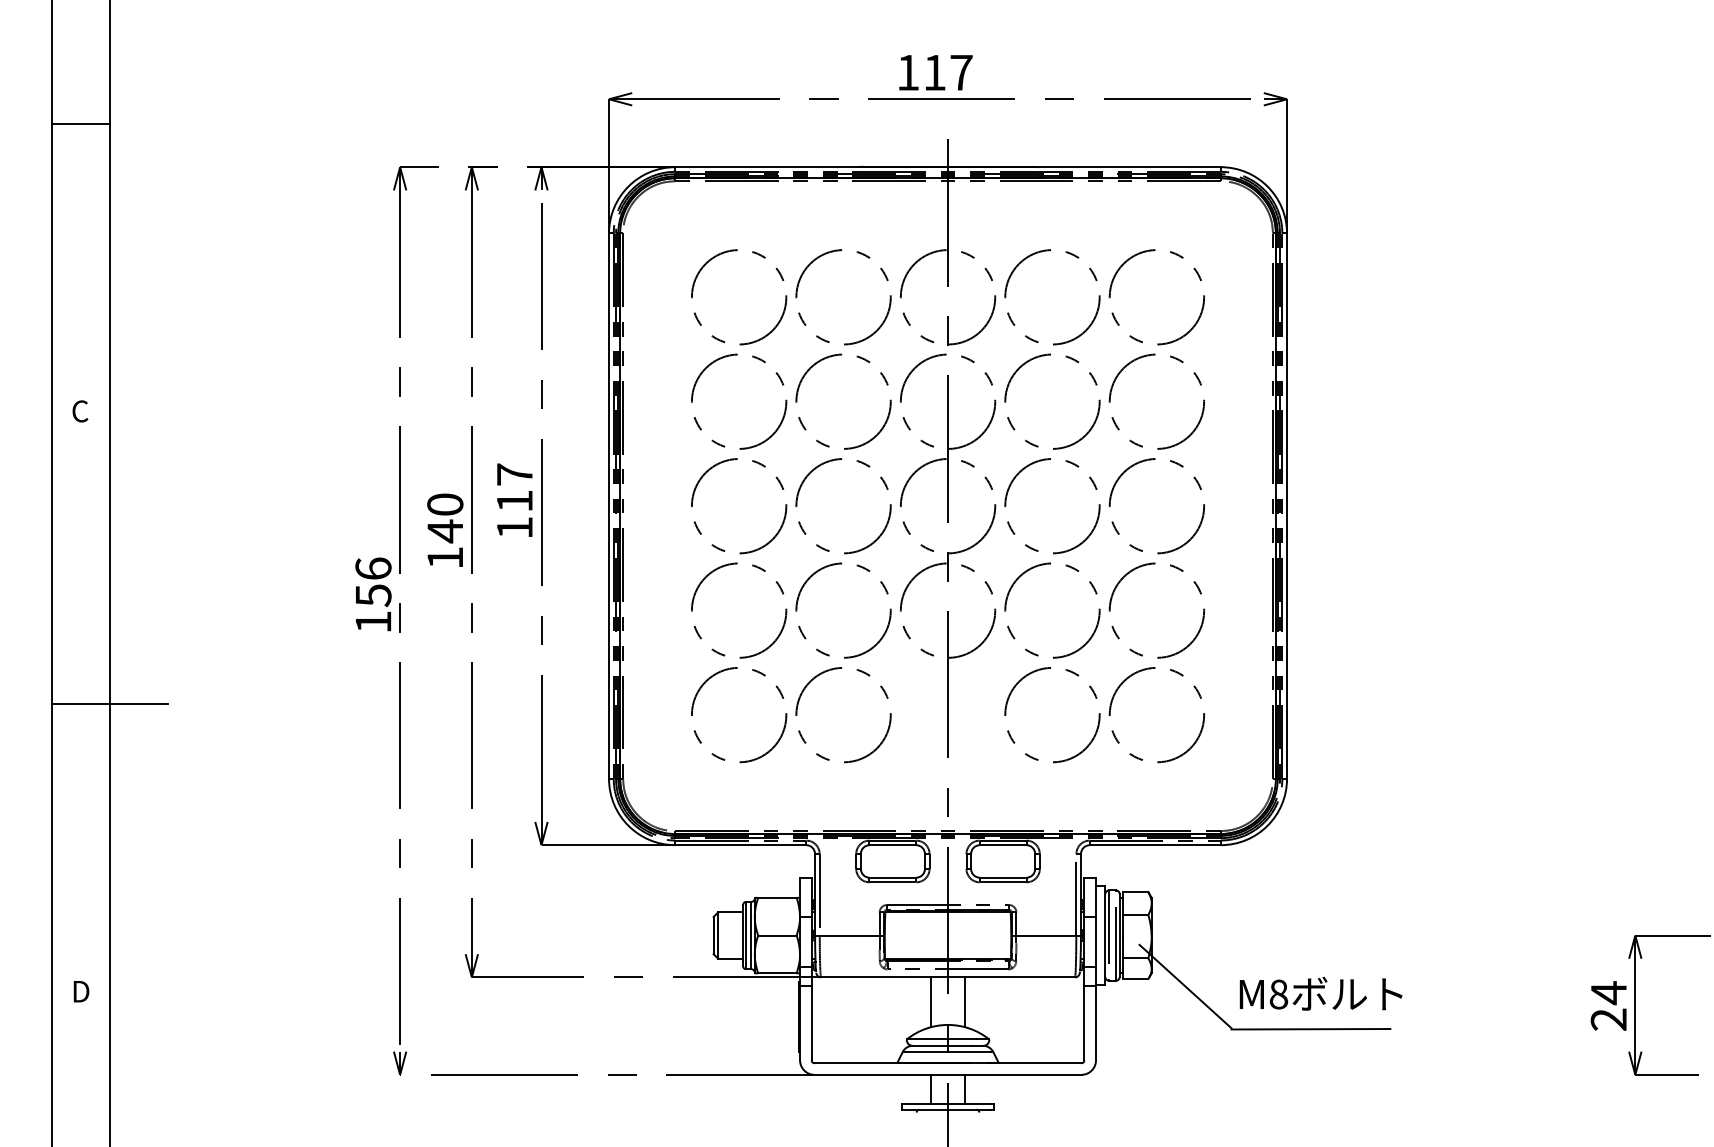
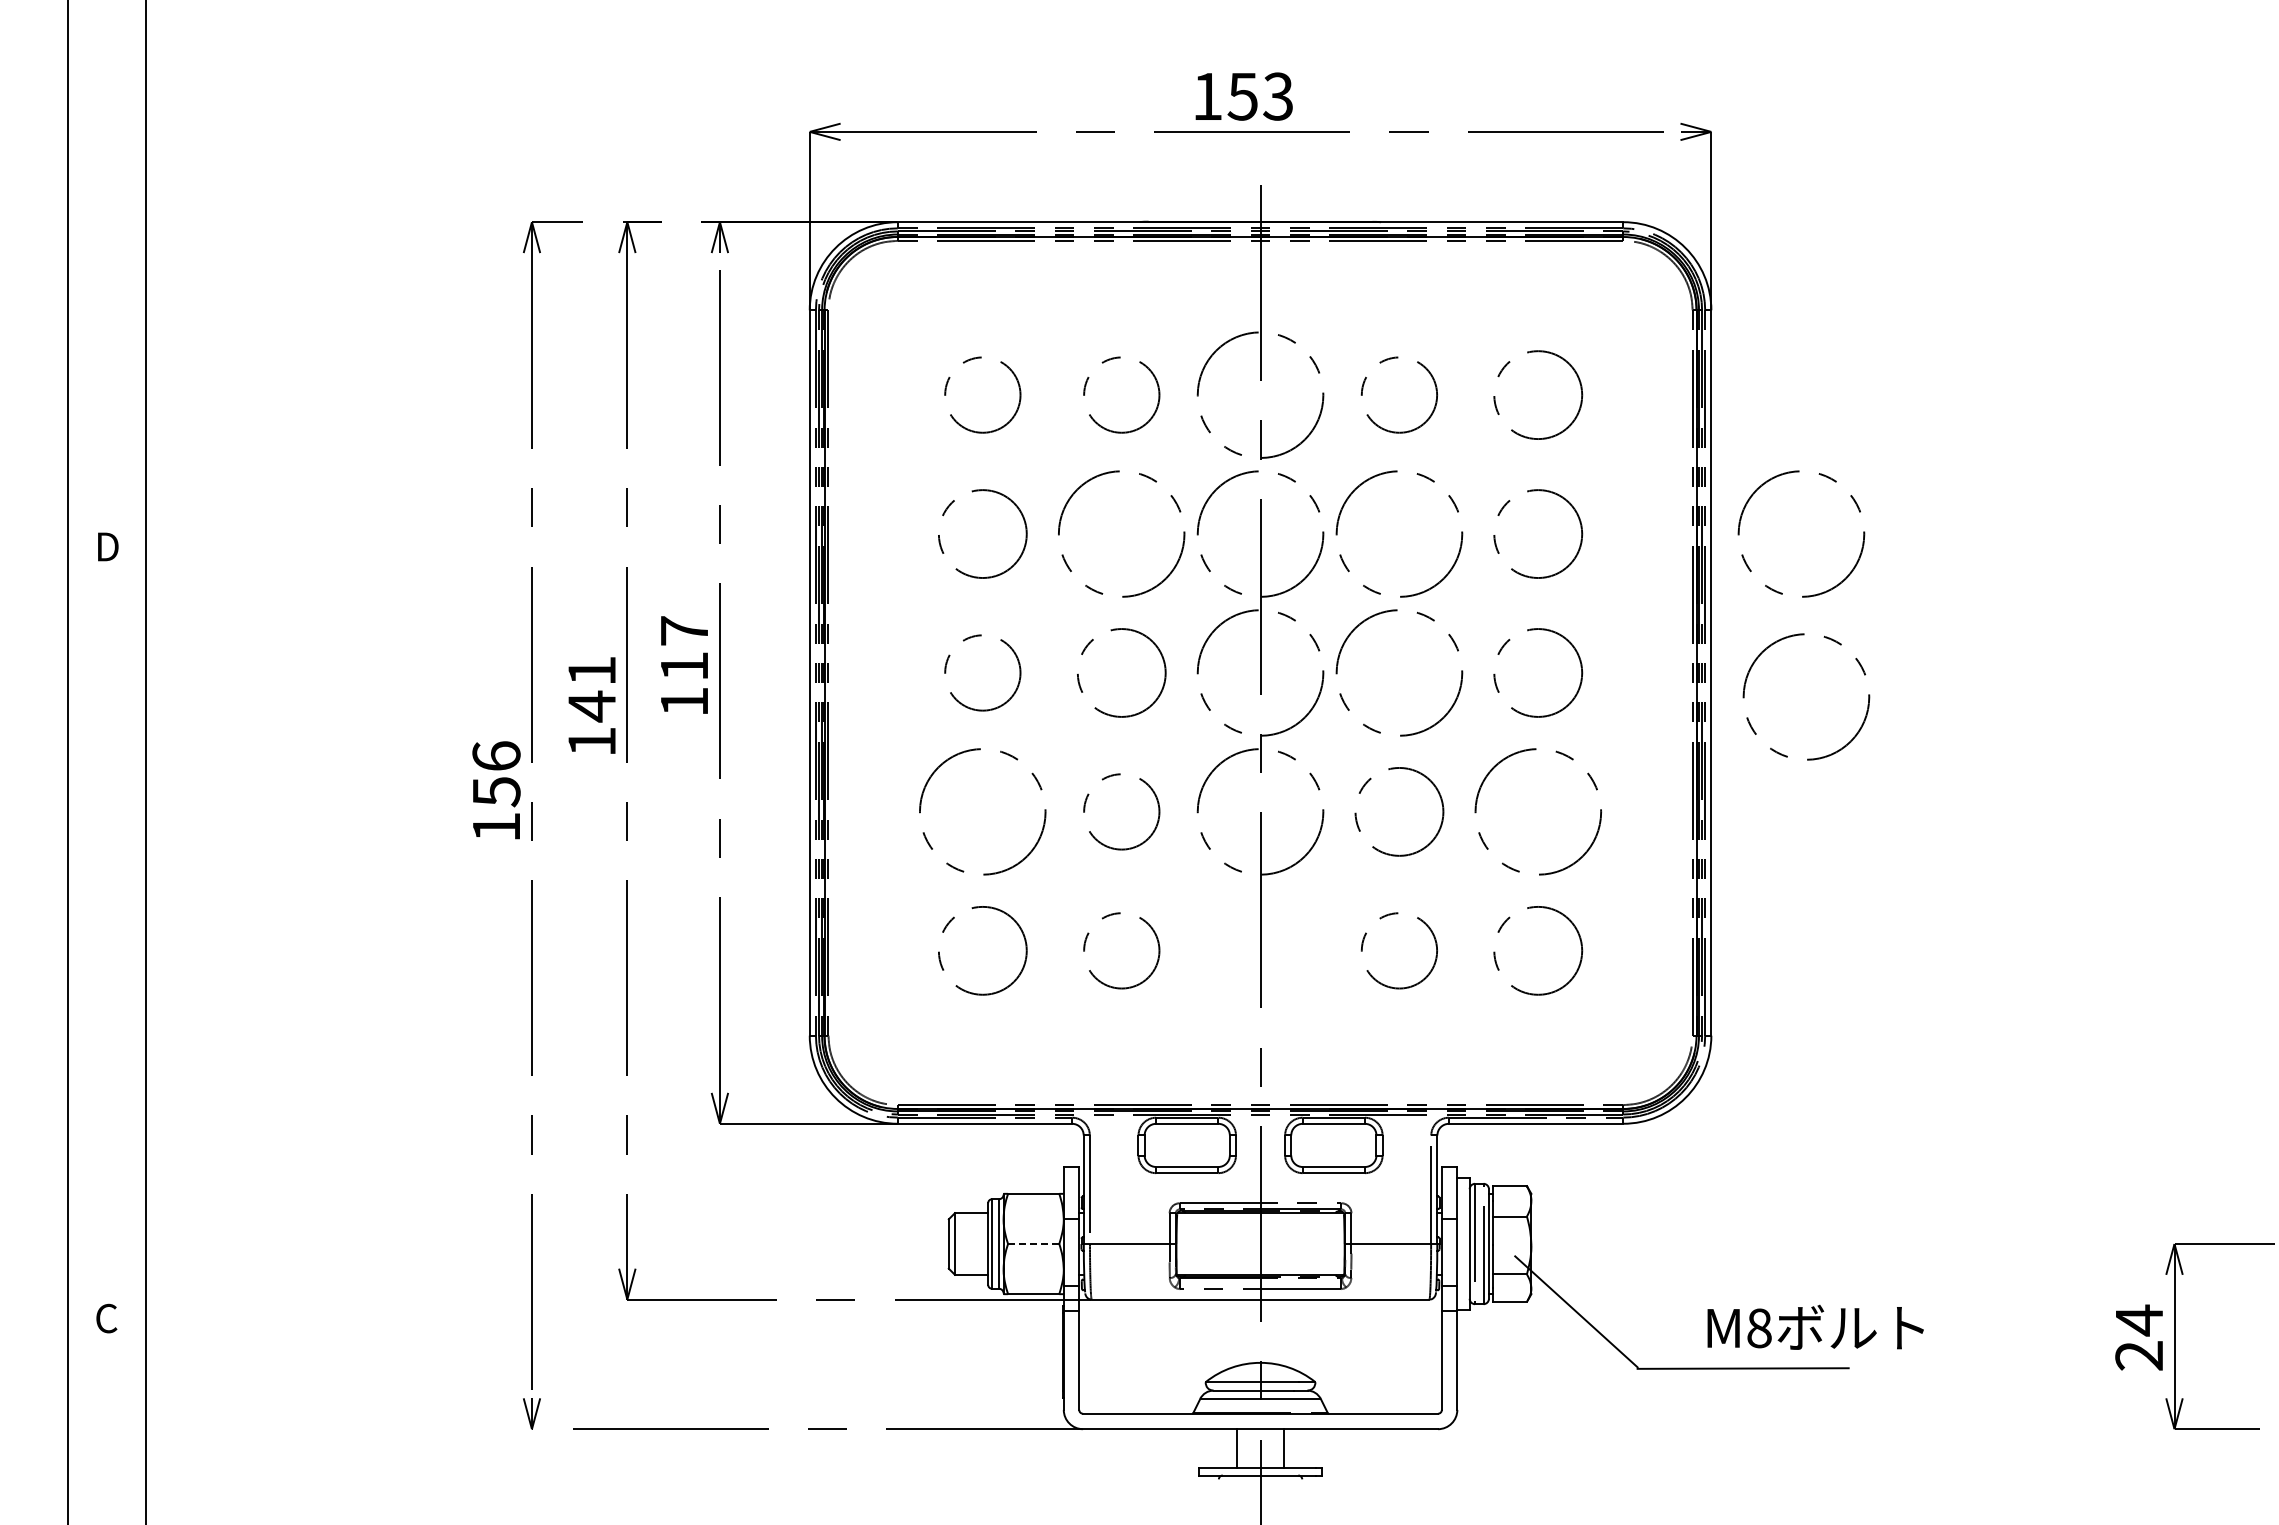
text: (947, 72) -> (1260, 96), 117 -> 153
line: (80, 123) -> (106, 164), removed
circle: (738, 296) -> (982, 394), size x0.6
circle: (843, 296) -> (1121, 394), size x0.6
circle: (1052, 296) -> (1399, 394), size x0.6
circle: (1156, 296) -> (1537, 394), size x0.7
circle: (738, 401) -> (982, 533), size x0.7
circle: (1156, 401) -> (1537, 533), size x0.7
circle: (1354, 401) -> (1801, 533), added
text: (80, 411) -> (107, 546), C -> D
text: (444, 504) -> (591, 670), 140 -> 141
circle: (738, 505) -> (982, 672), size x0.6
circle: (843, 505) -> (1121, 672), size x0.7
circle: (1156, 505) -> (1537, 672), size x0.7
circle: (1358, 523) -> (1806, 696), added
circle: (843, 610) -> (1121, 811), size x0.6
circle: (1052, 610) -> (1399, 811), size x0.7
line: (109, 704) -> (145, 936), removed
circle: (738, 714) -> (982, 950), size x0.7
circle: (843, 714) -> (1121, 950), size x0.6
circle: (1052, 714) -> (1399, 950), size x0.6
circle: (1156, 714) -> (1537, 950), size x0.7
line: (777, 935) -> (1033, 1244), solid -> dashed
text: (80, 991) -> (107, 1318), D -> C
text: (1320, 993) -> (1815, 1326), moved
line: (930, 1002) -> (1237, 1332), removed
line: (965, 1002) -> (1283, 1332), removed

